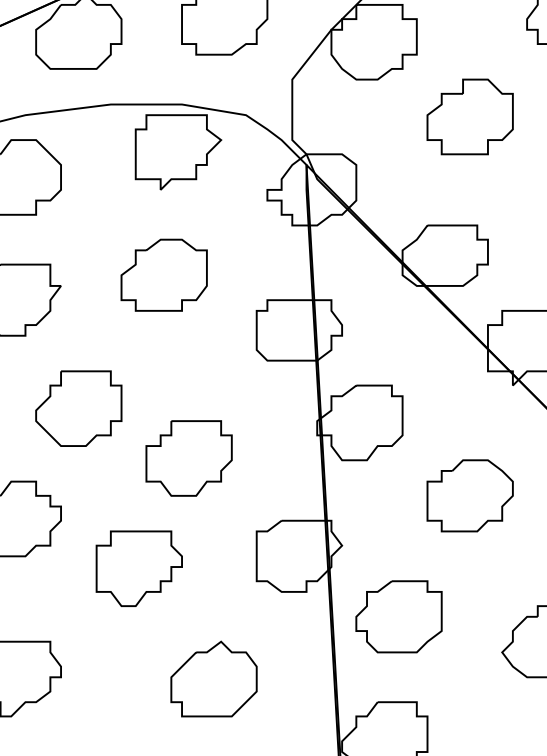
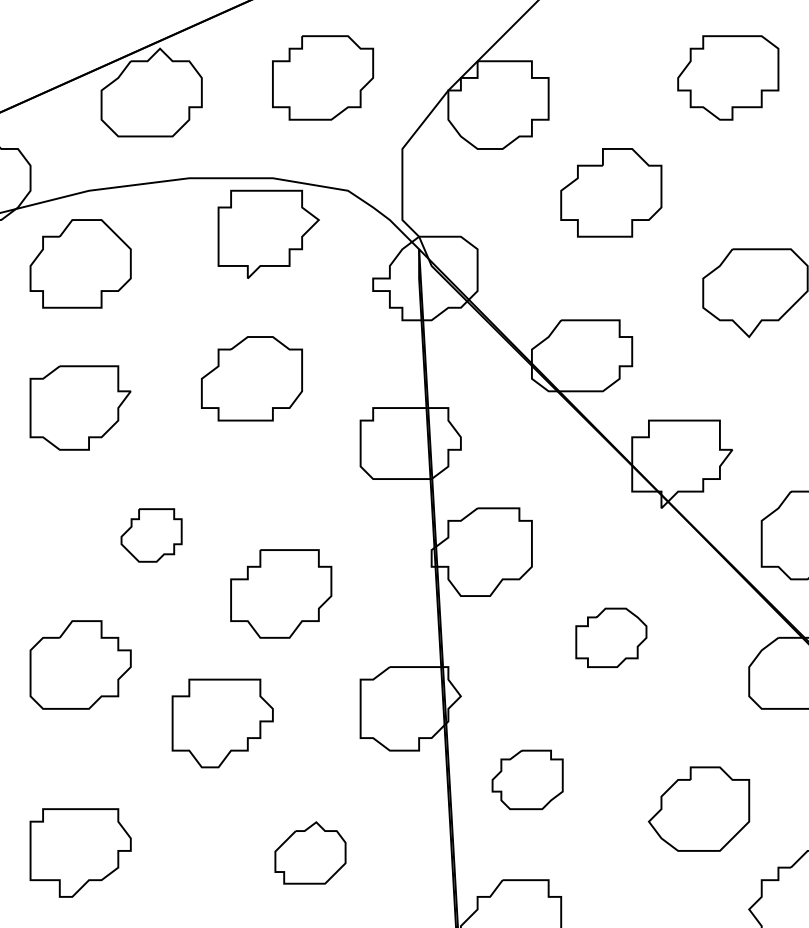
part: (78, 408) -> (151, 535), size x0.6
part: (470, 495) -> (611, 637), size x0.7
part: (398, 616) -> (527, 779), size x0.7
part: (214, 678) -> (310, 852), size x0.7

